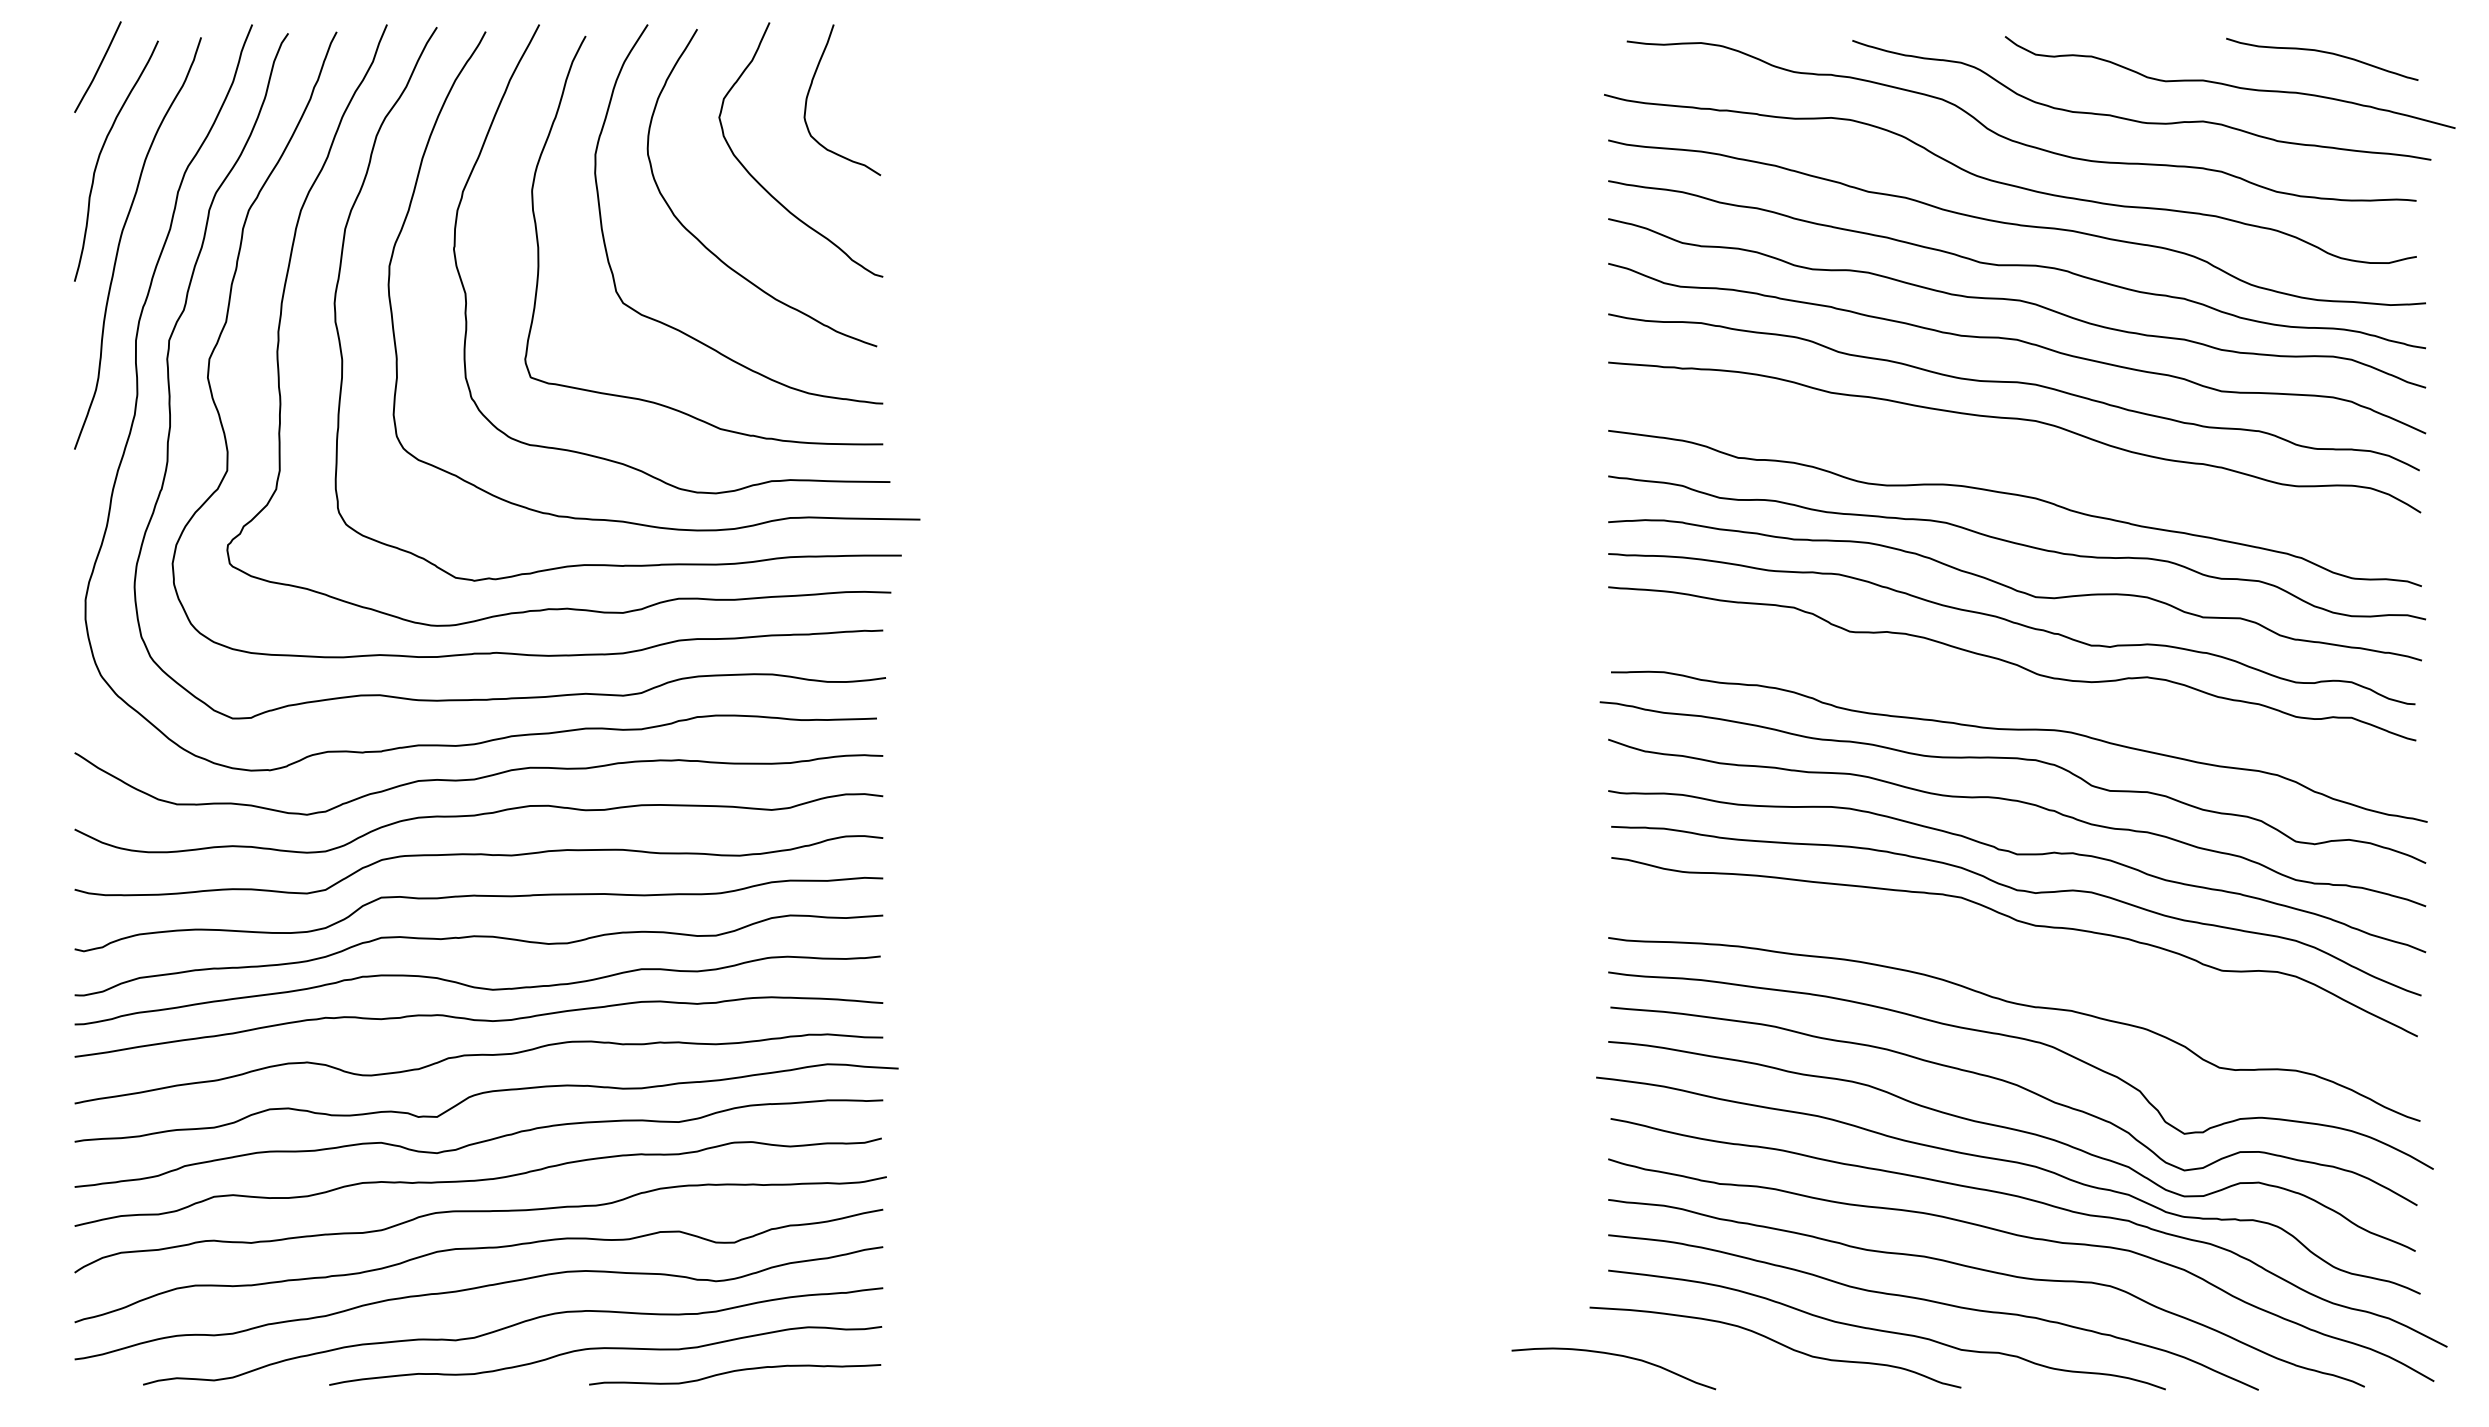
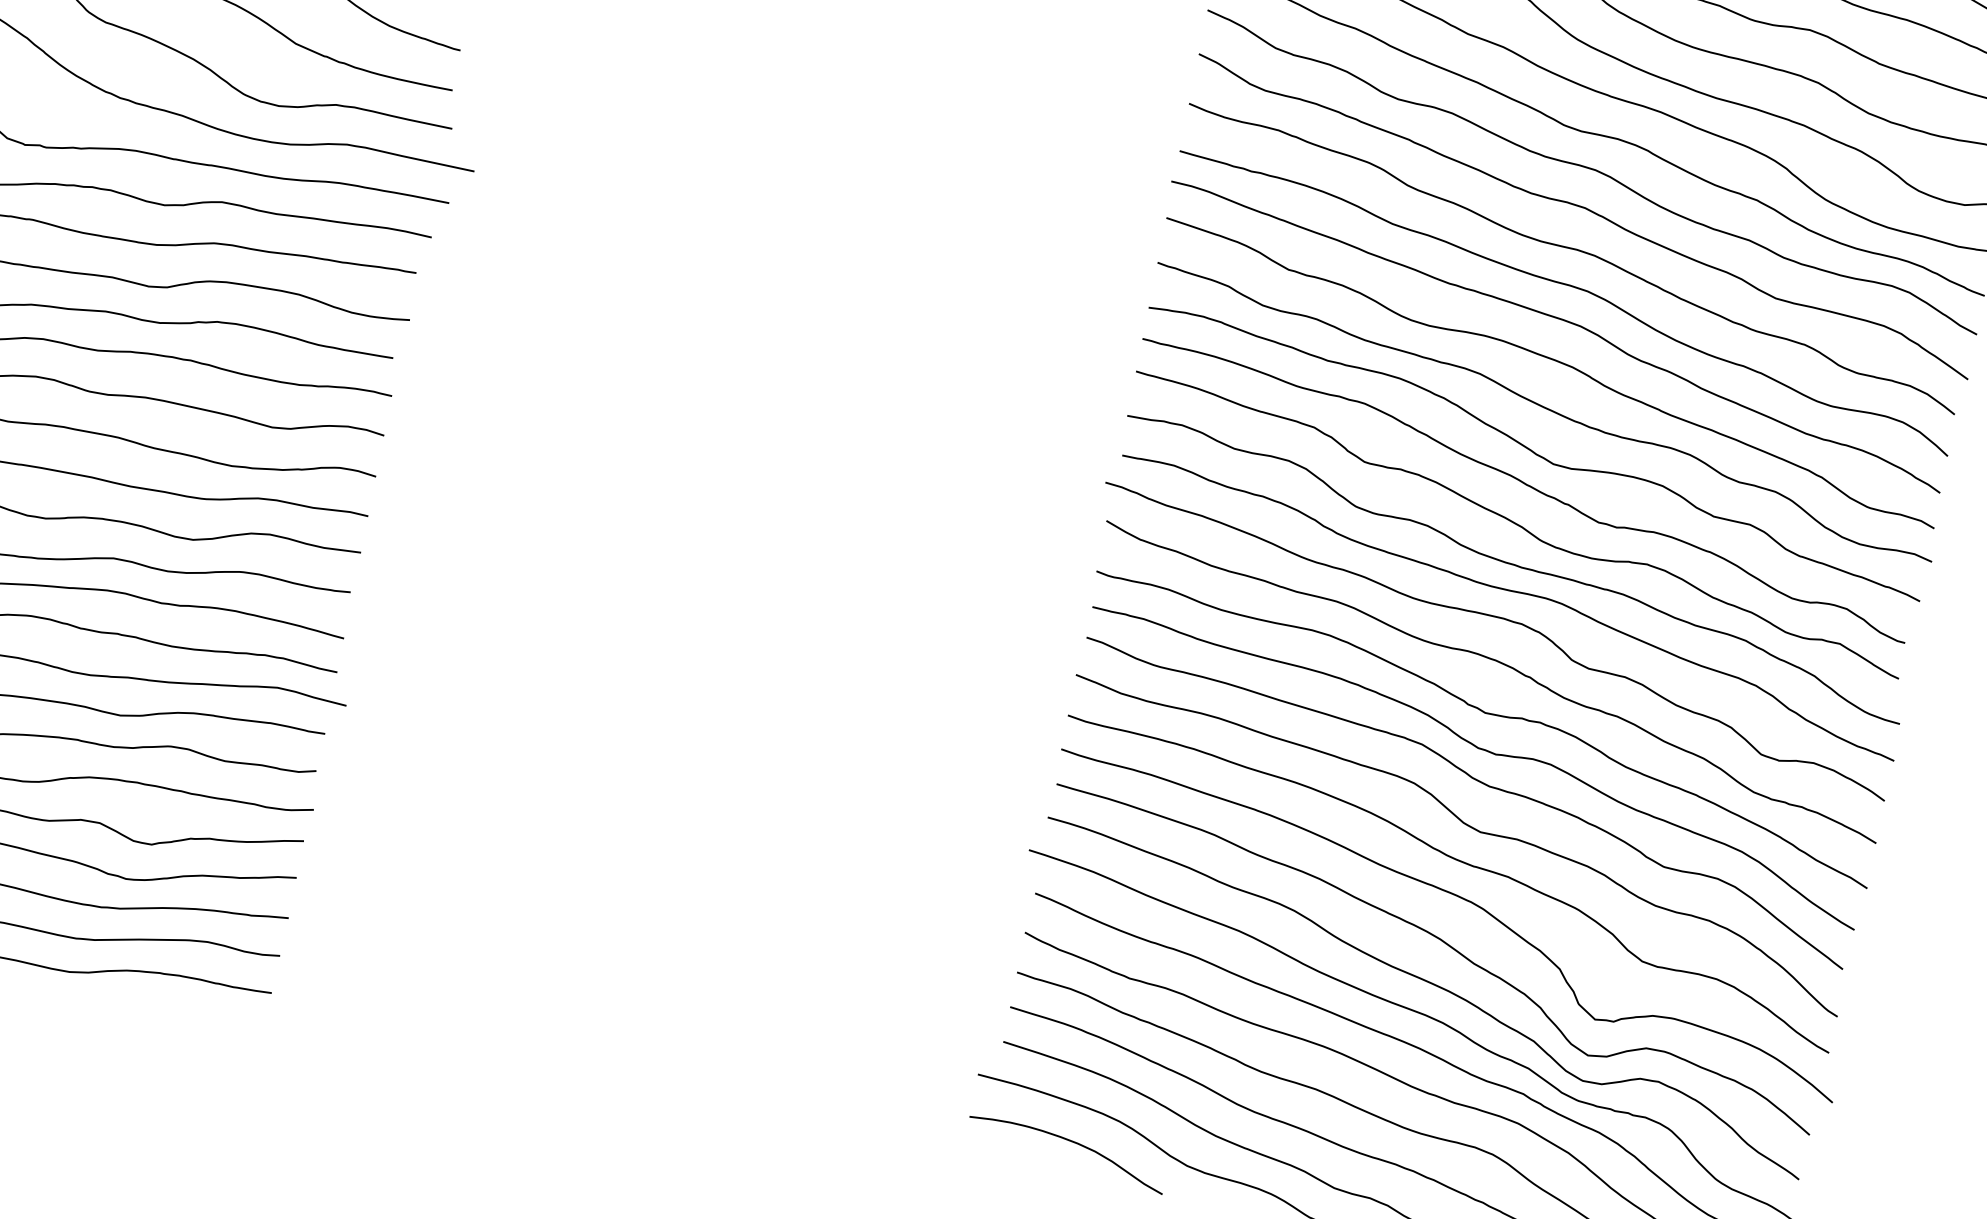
curve: (2012, 454) -> (1558, 319), added
curve: (2016, 704) -> (1513, 565), added
curve: (2022, 969) -> (1468, 826), added
curve: (1613, 1355) -> (1068, 1141), moved

